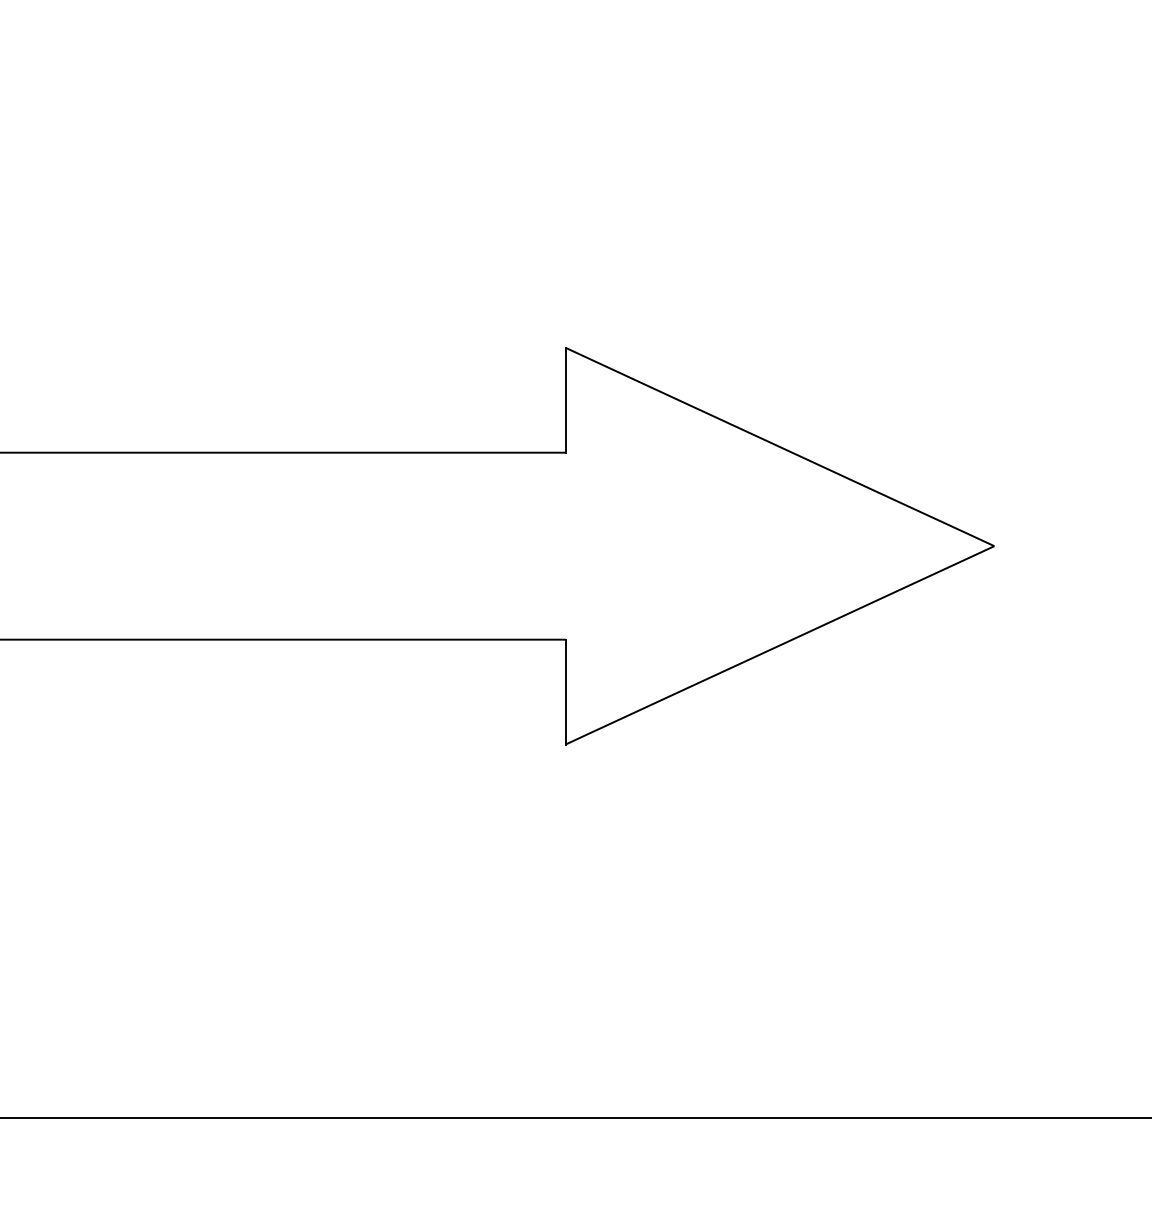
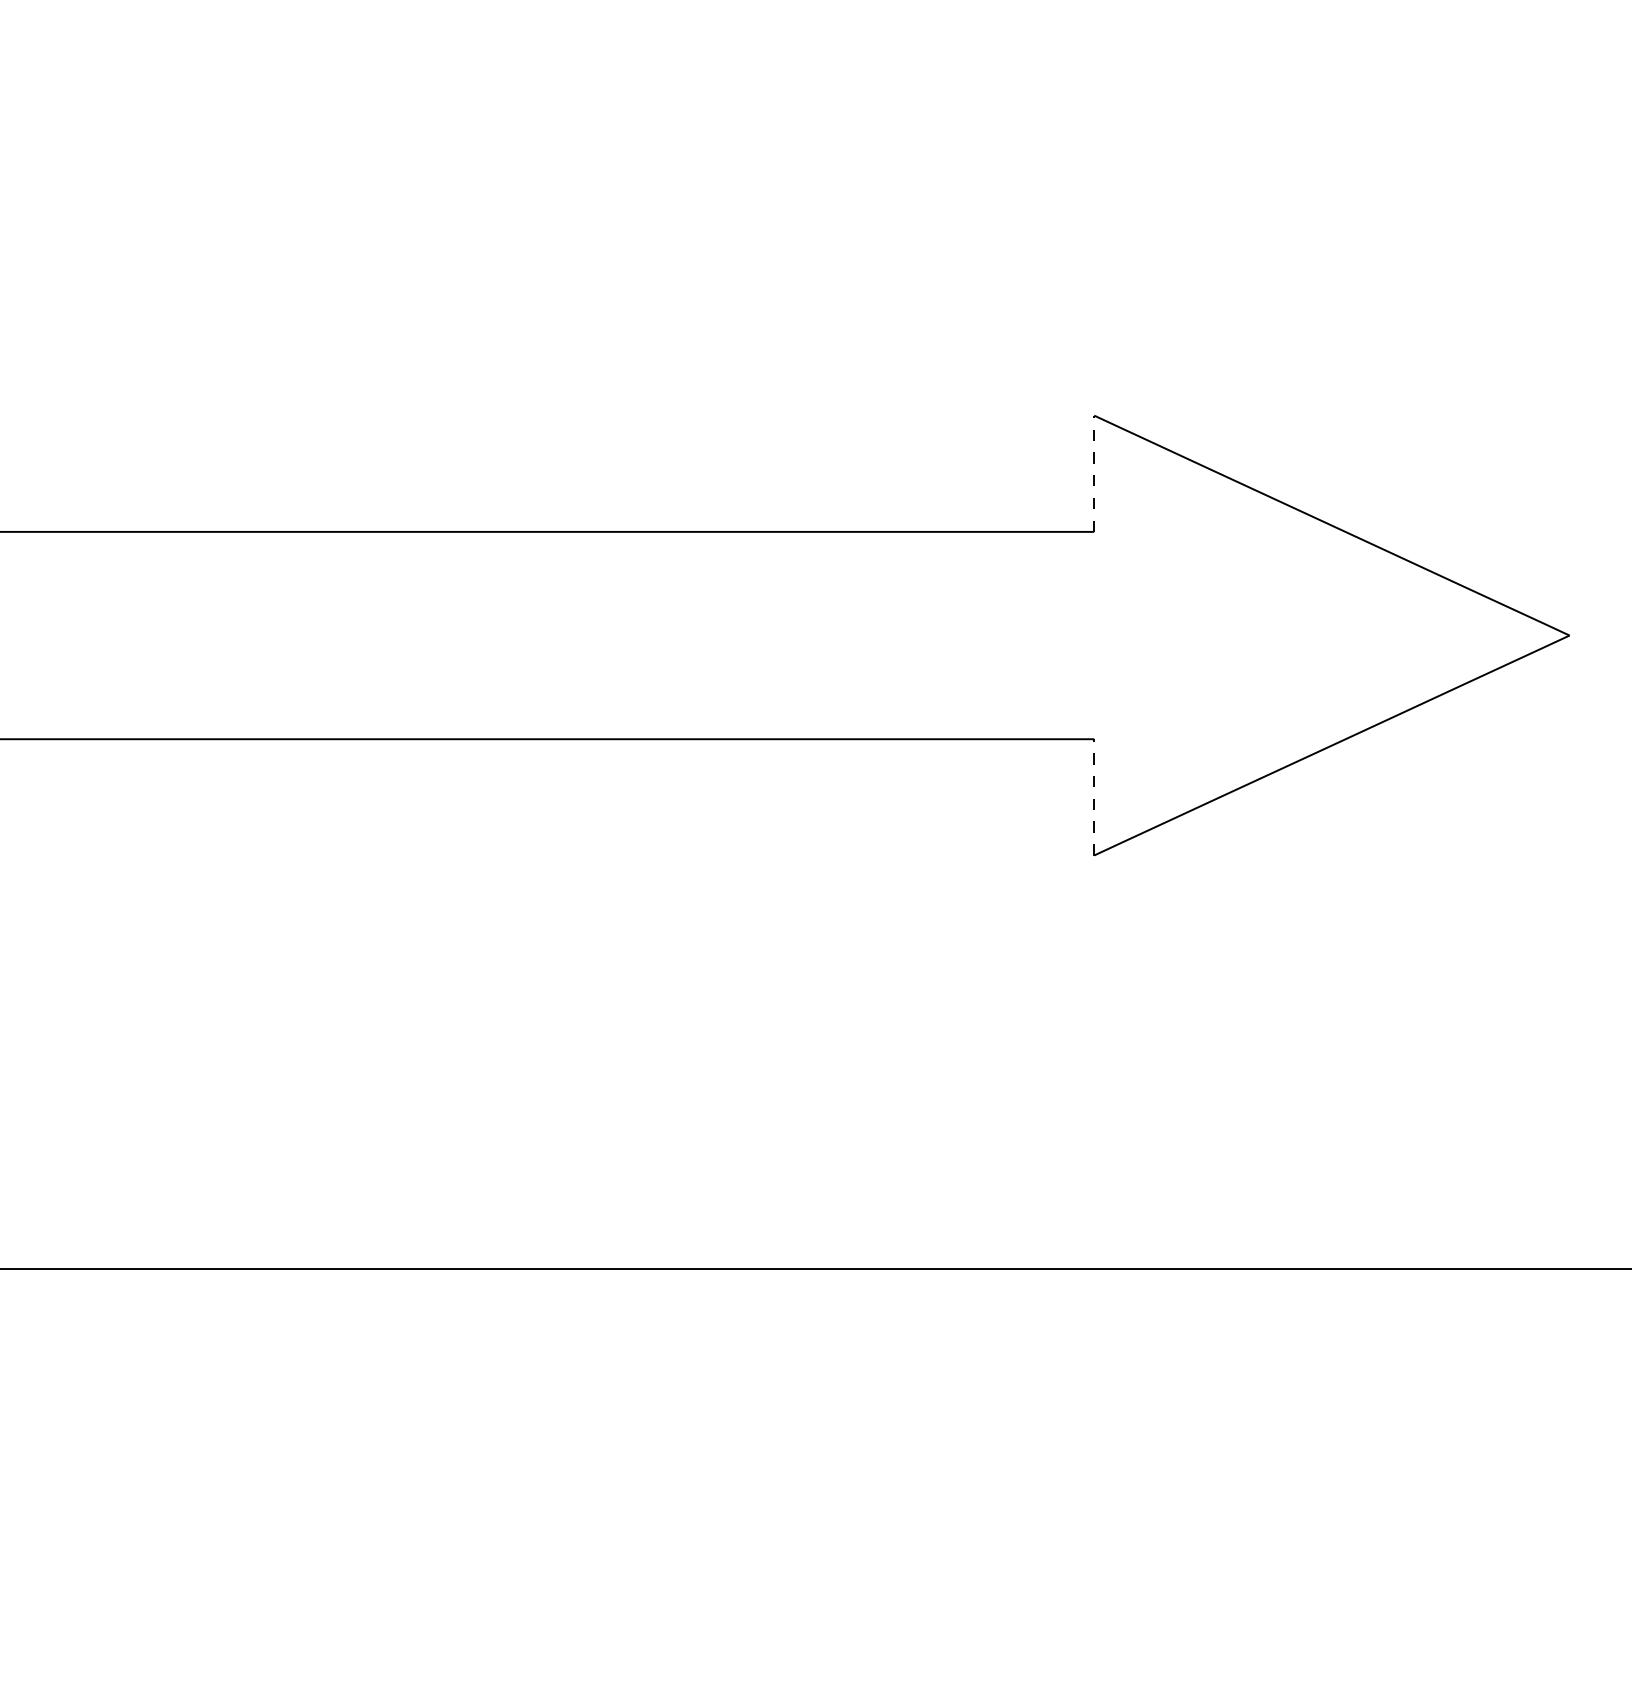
line: (565, 400) -> (1094, 473), solid -> dashed
line: (565, 691) -> (1094, 796), solid -> dashed

